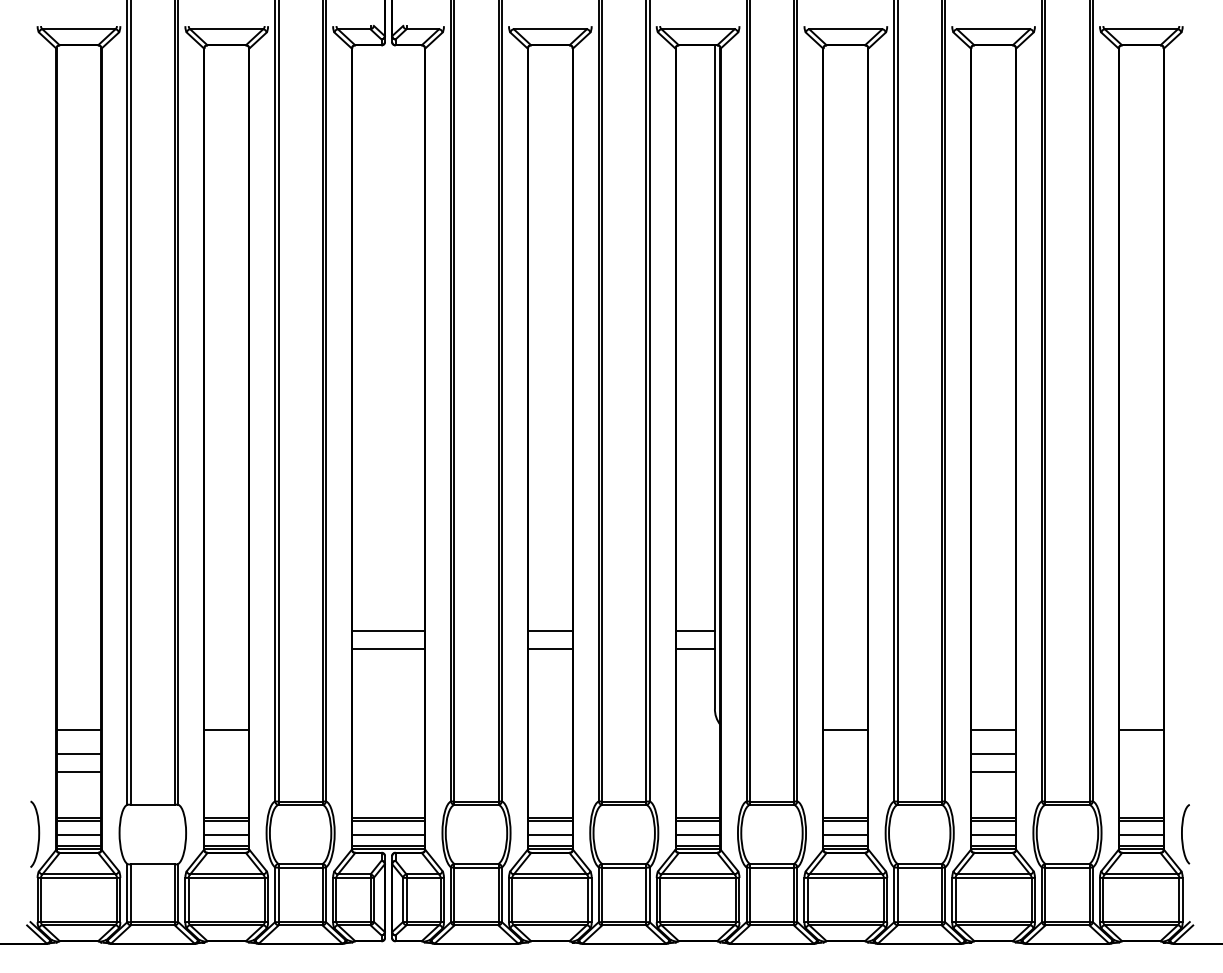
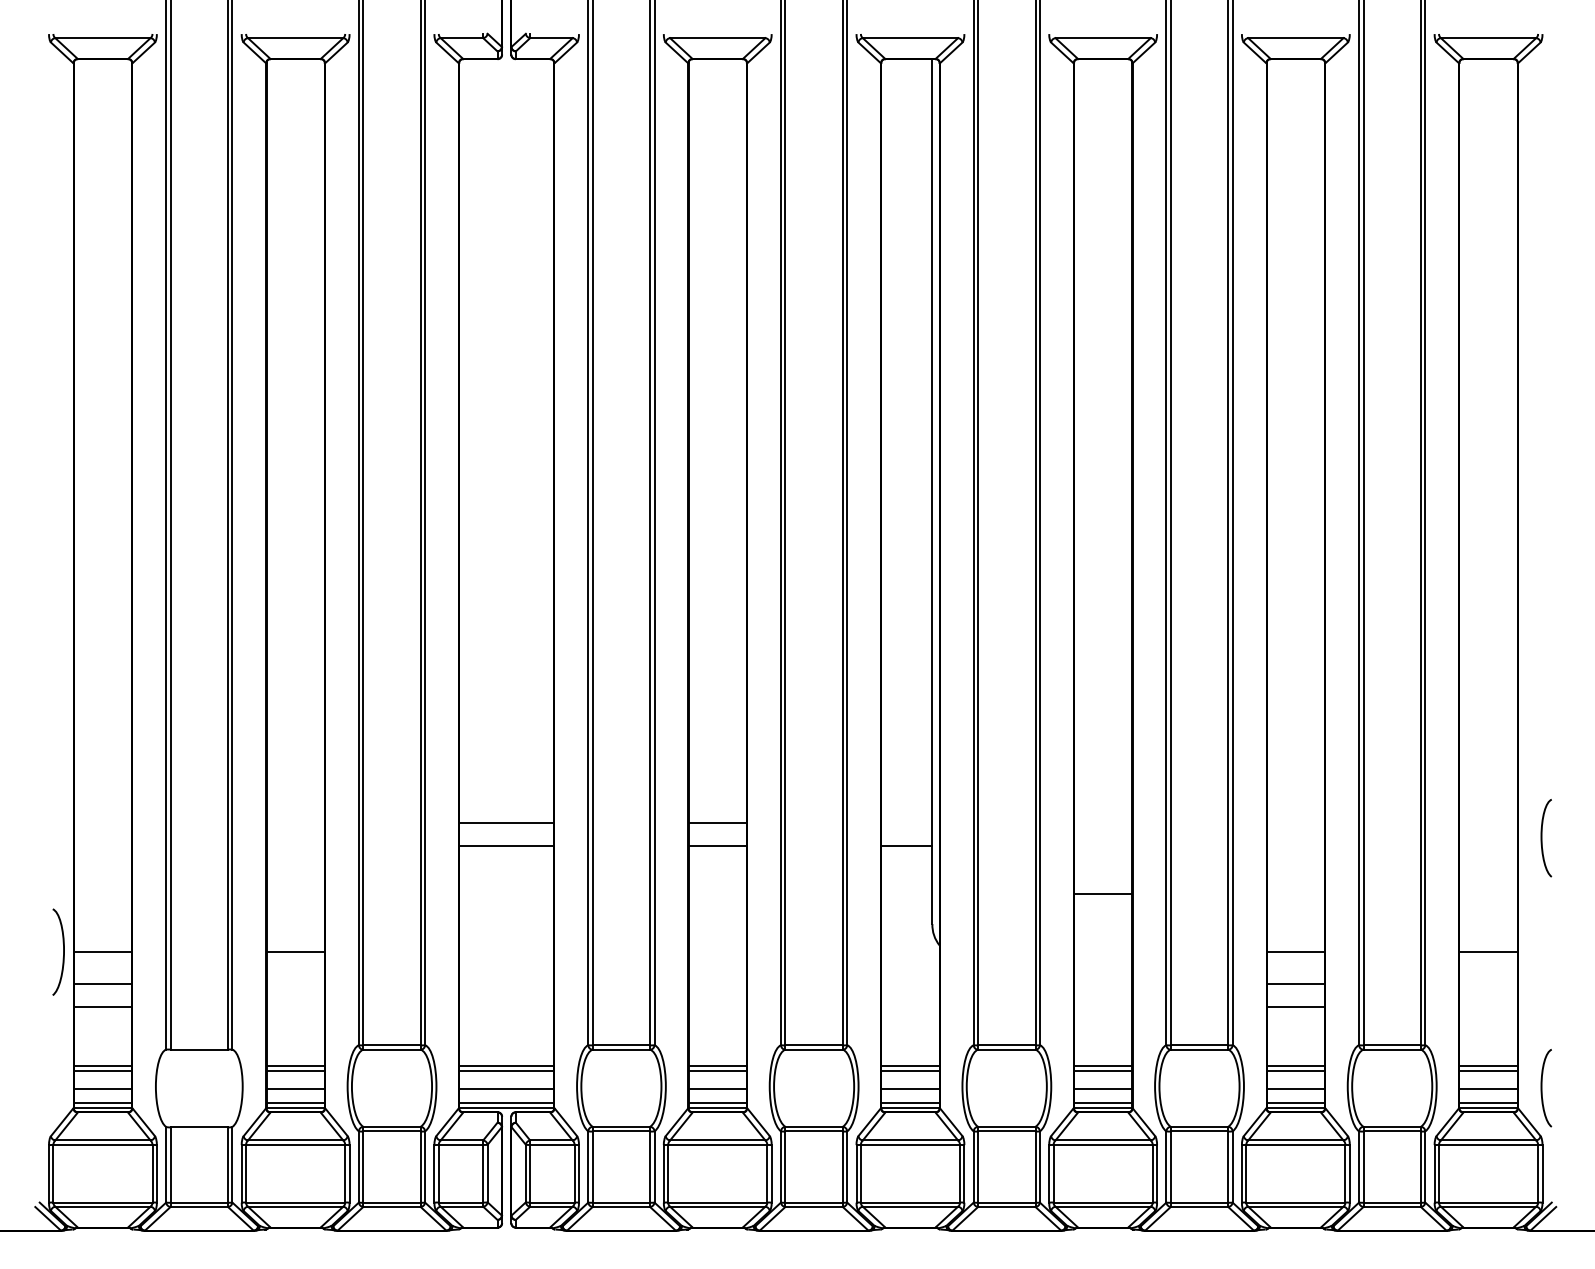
line: (695, 631) -> (906, 823), removed
curve: (1182, 642) -> (1542, 838), added
line: (845, 729) -> (1102, 893), moved
curve: (38, 833) -> (63, 951), moved

